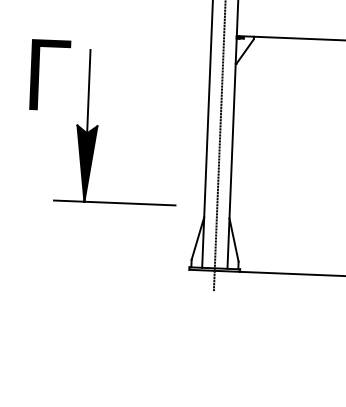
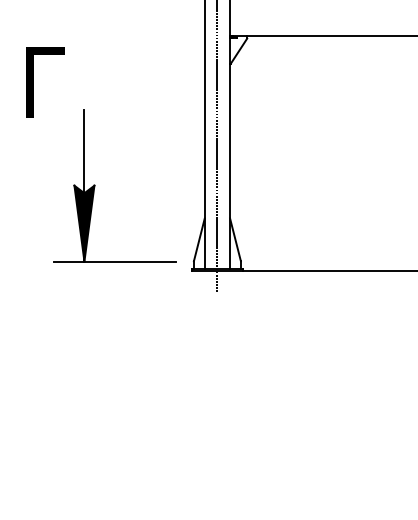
part: (98, 126) -> (95, 185), moved

